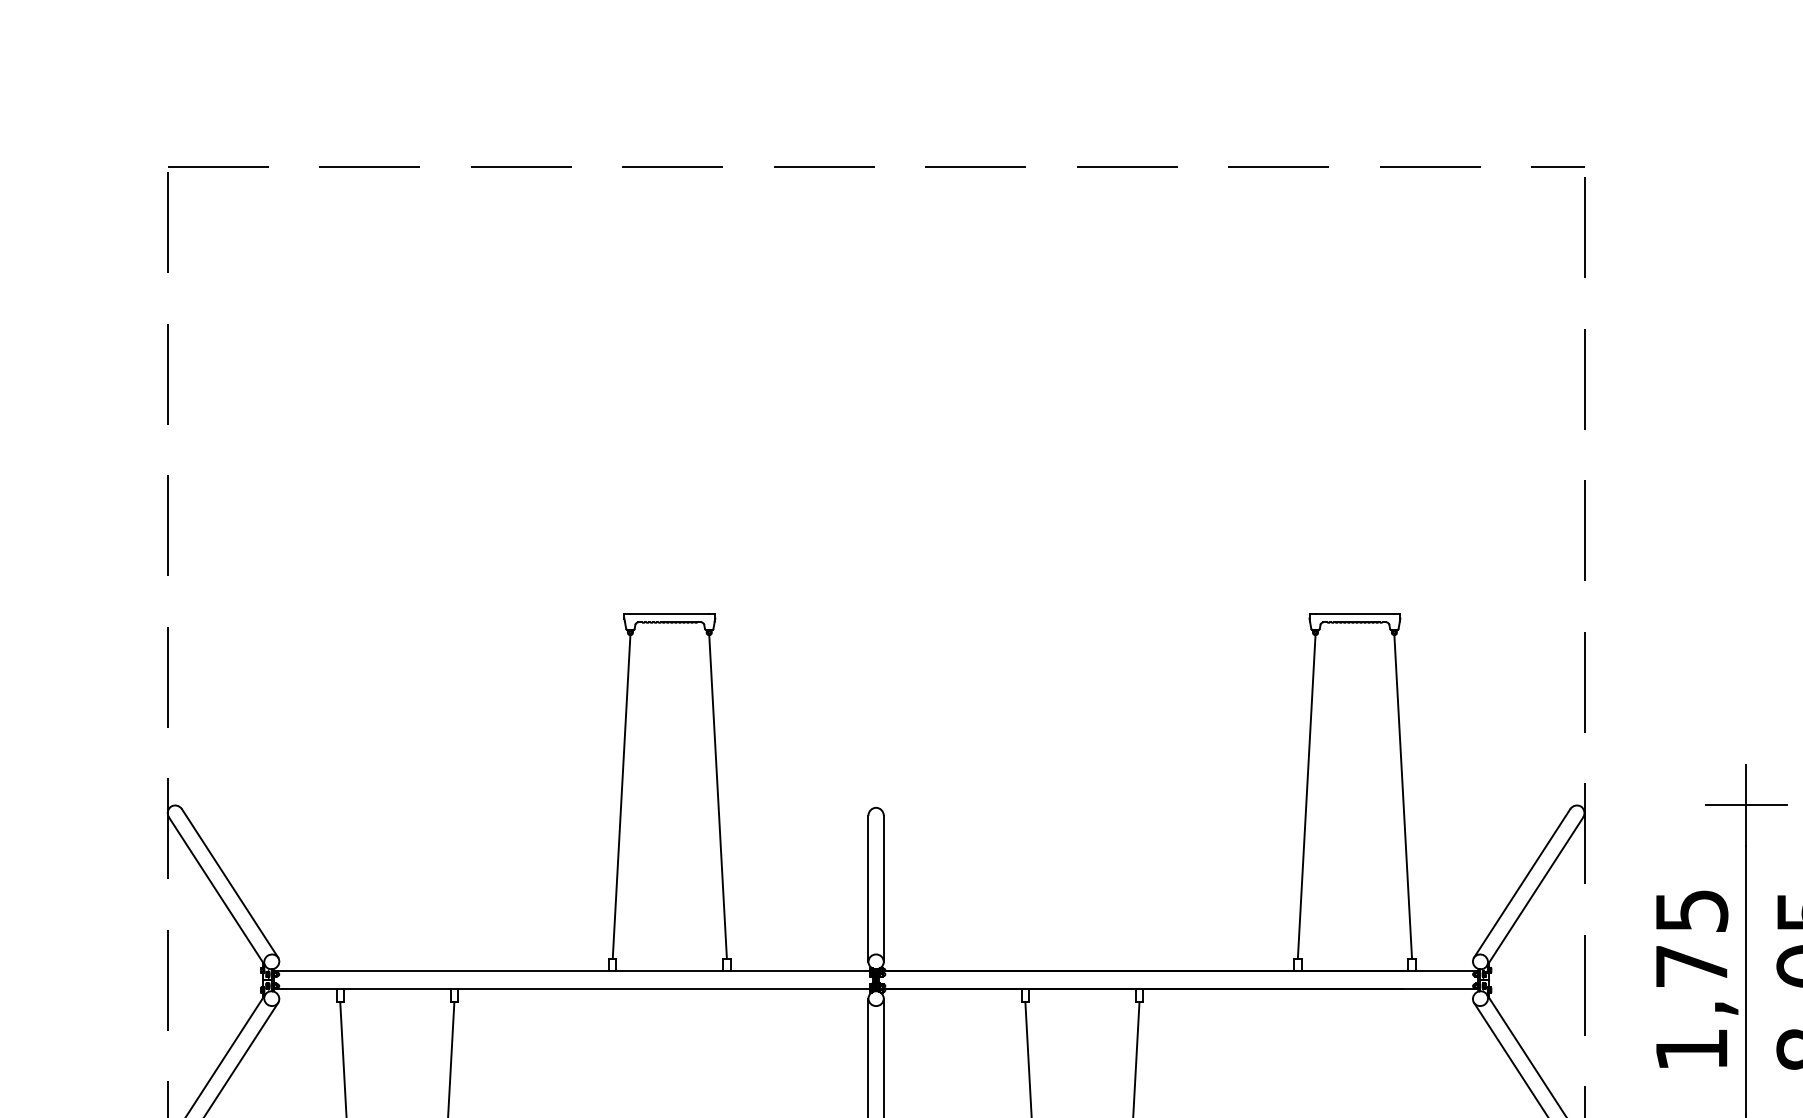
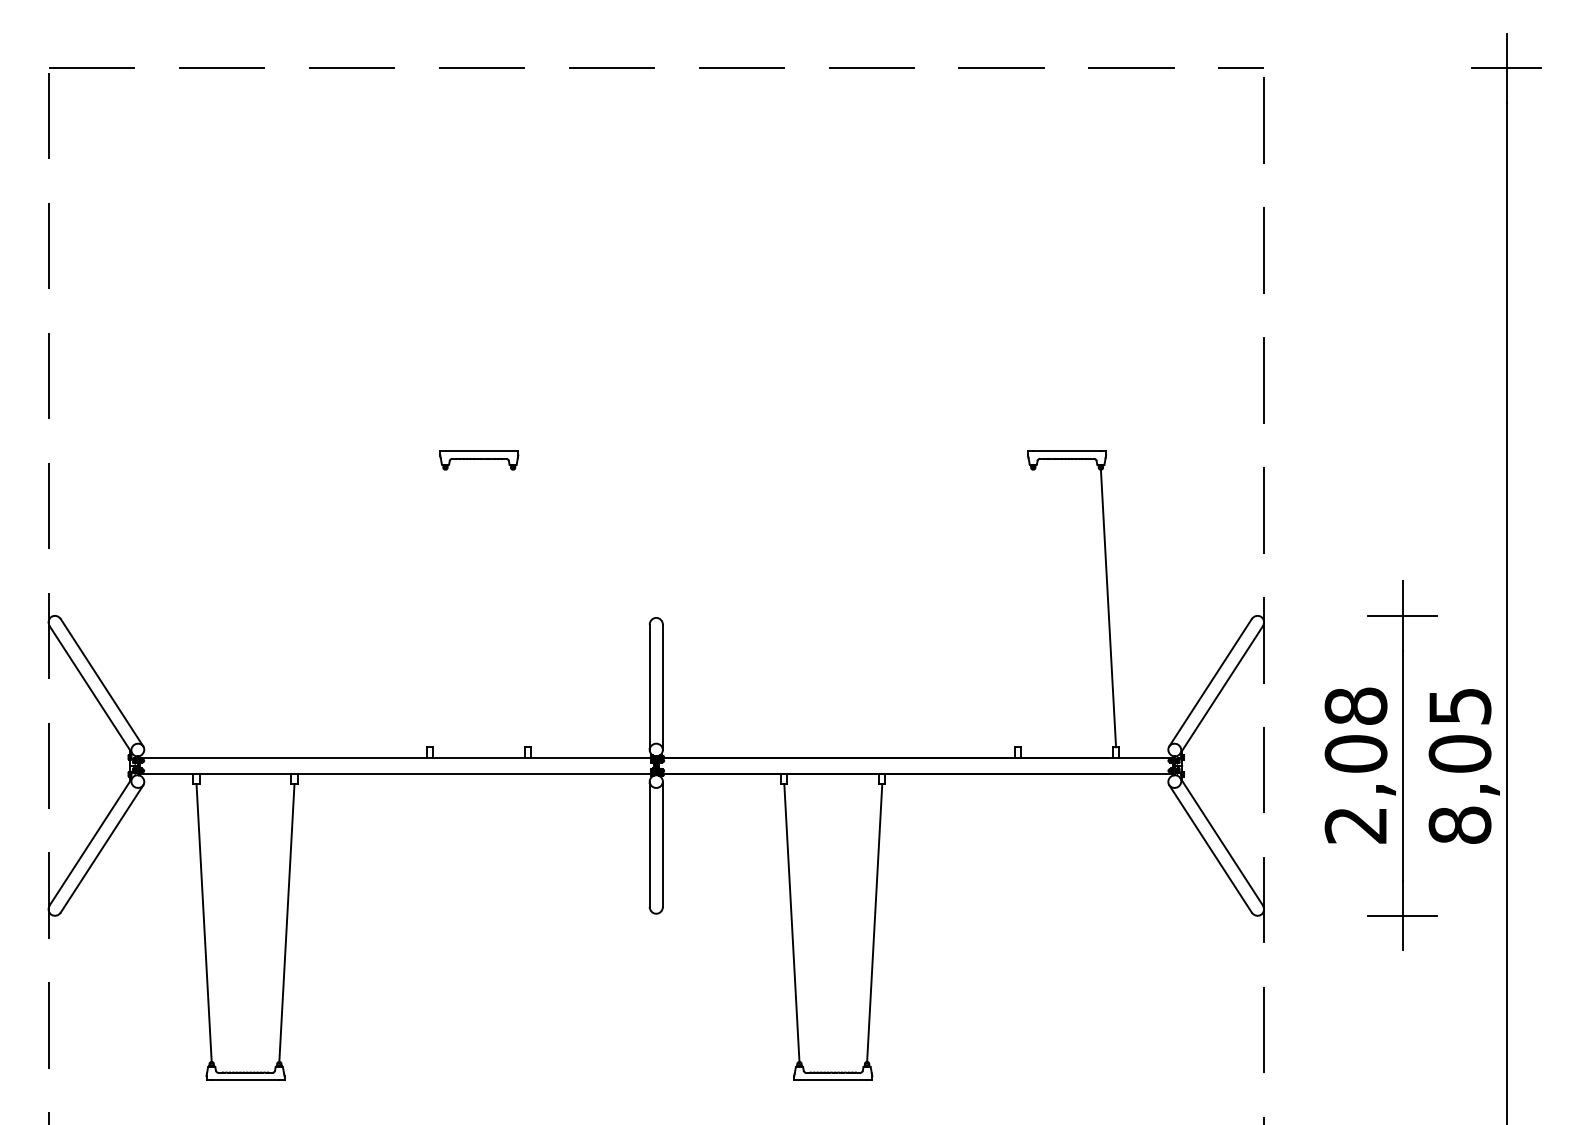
line: (621, 796) -> (437, 608), removed
line: (717, 796) -> (520, 608), removed
line: (1306, 796) -> (1025, 608), removed
text: (1691, 979) -> (1355, 765), 1,75 -> 2,08

